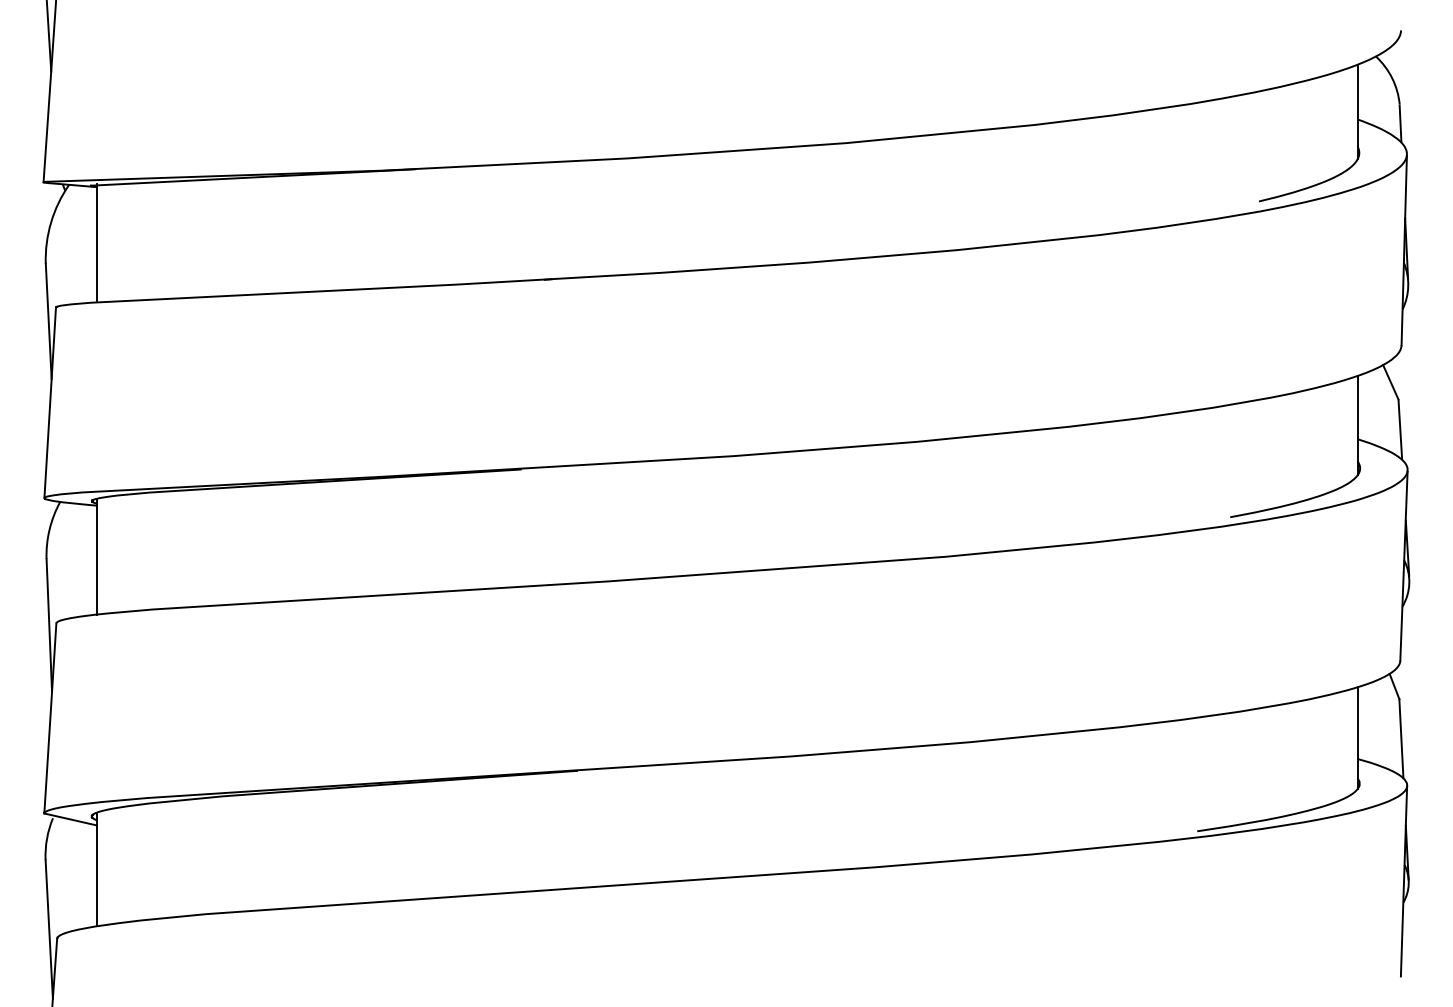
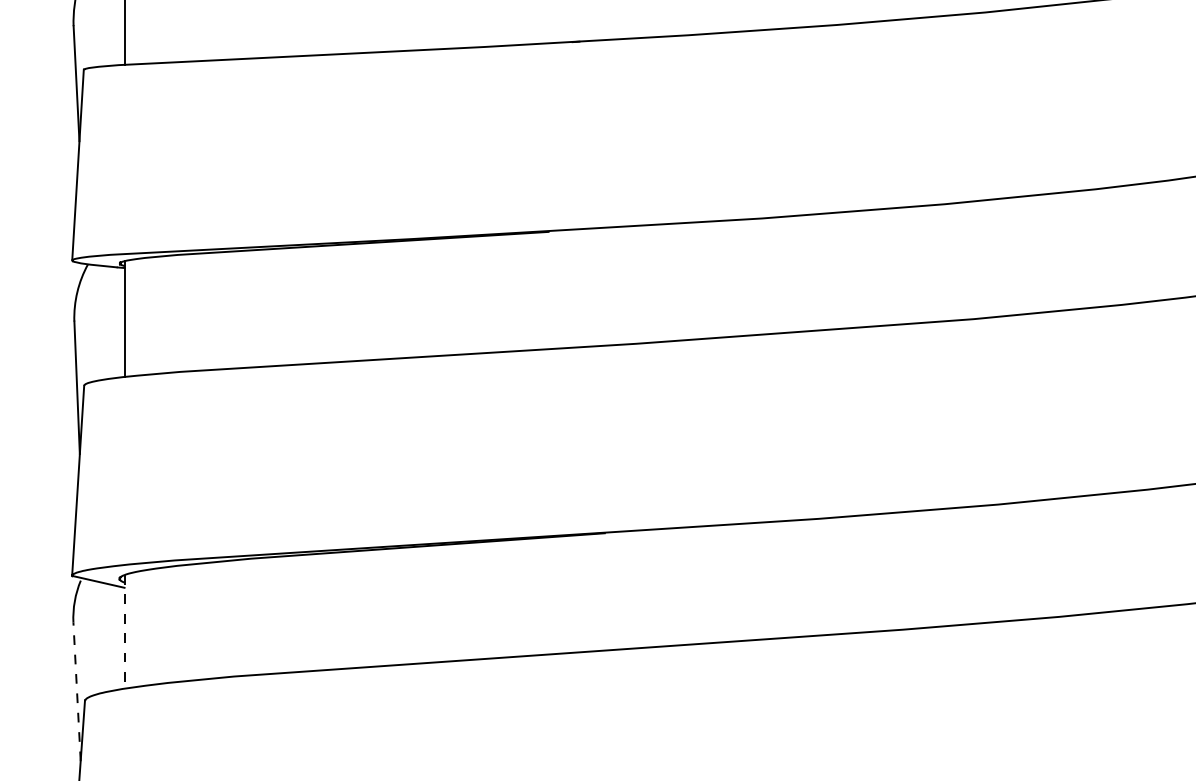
line: (96, 869) -> (124, 631), solid -> dashed
line: (49, 929) -> (77, 691), solid -> dashed

